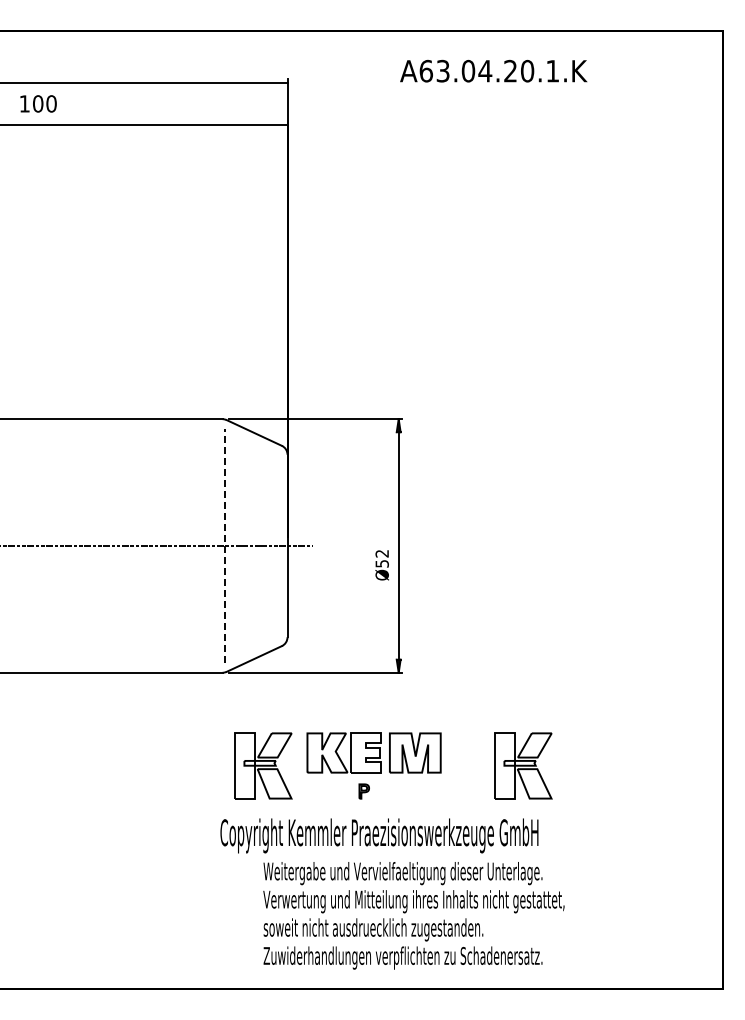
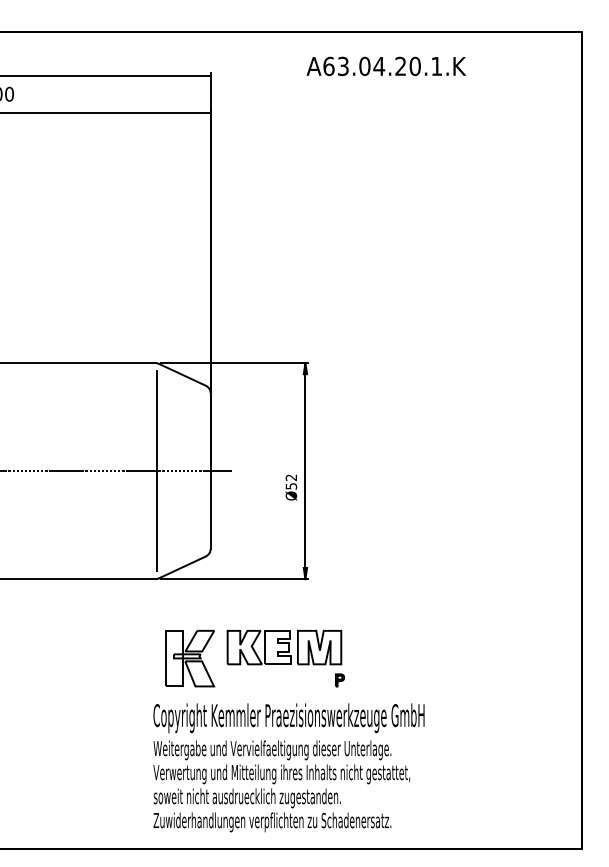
line: (224, 545) -> (156, 470), dashed -> solid
part: (523, 765) -> (411, 658), removed
part: (363, 791) -> (339, 680), moved
text: (413, 915) -> (281, 786), moved

